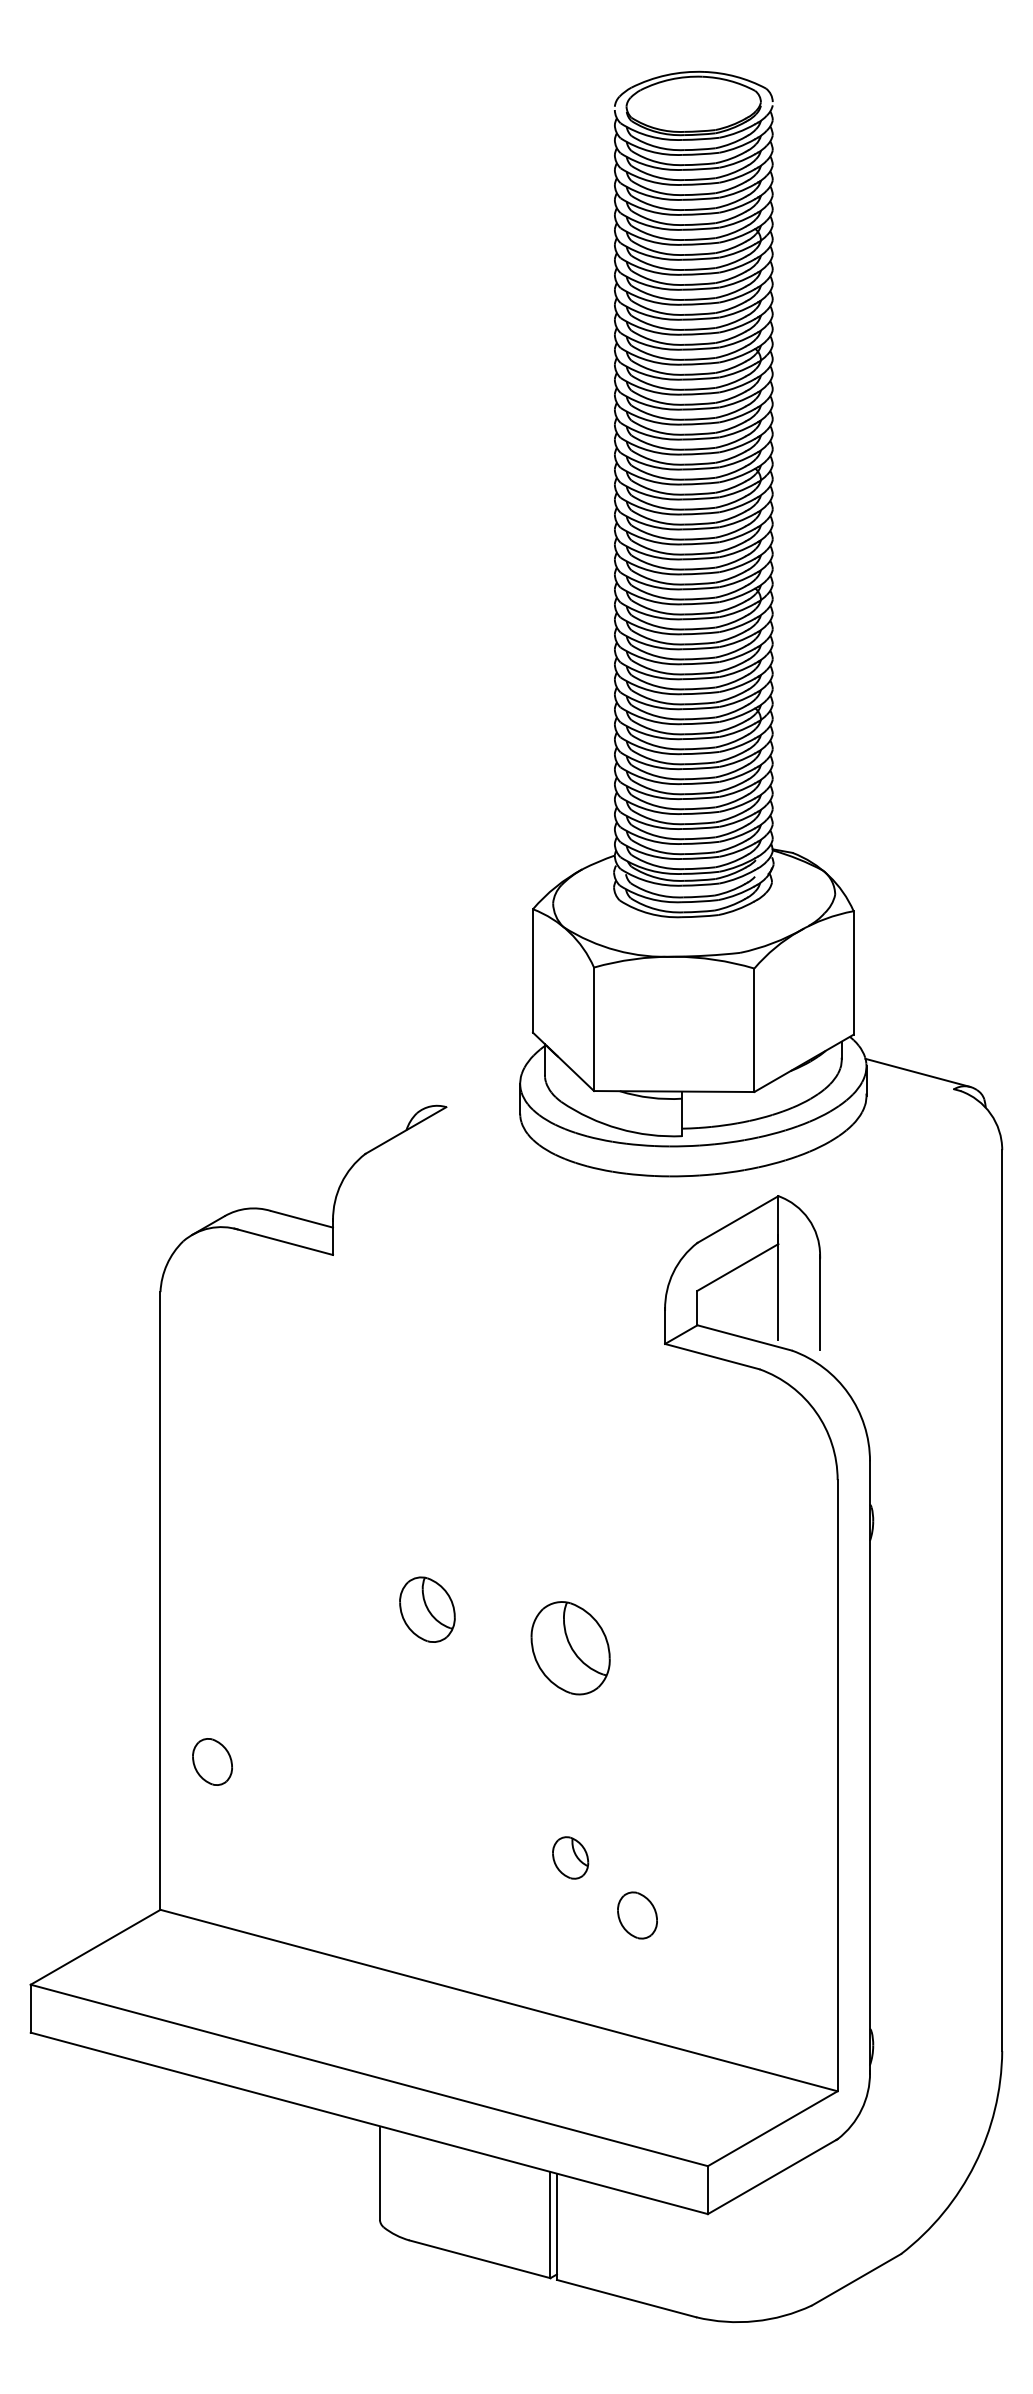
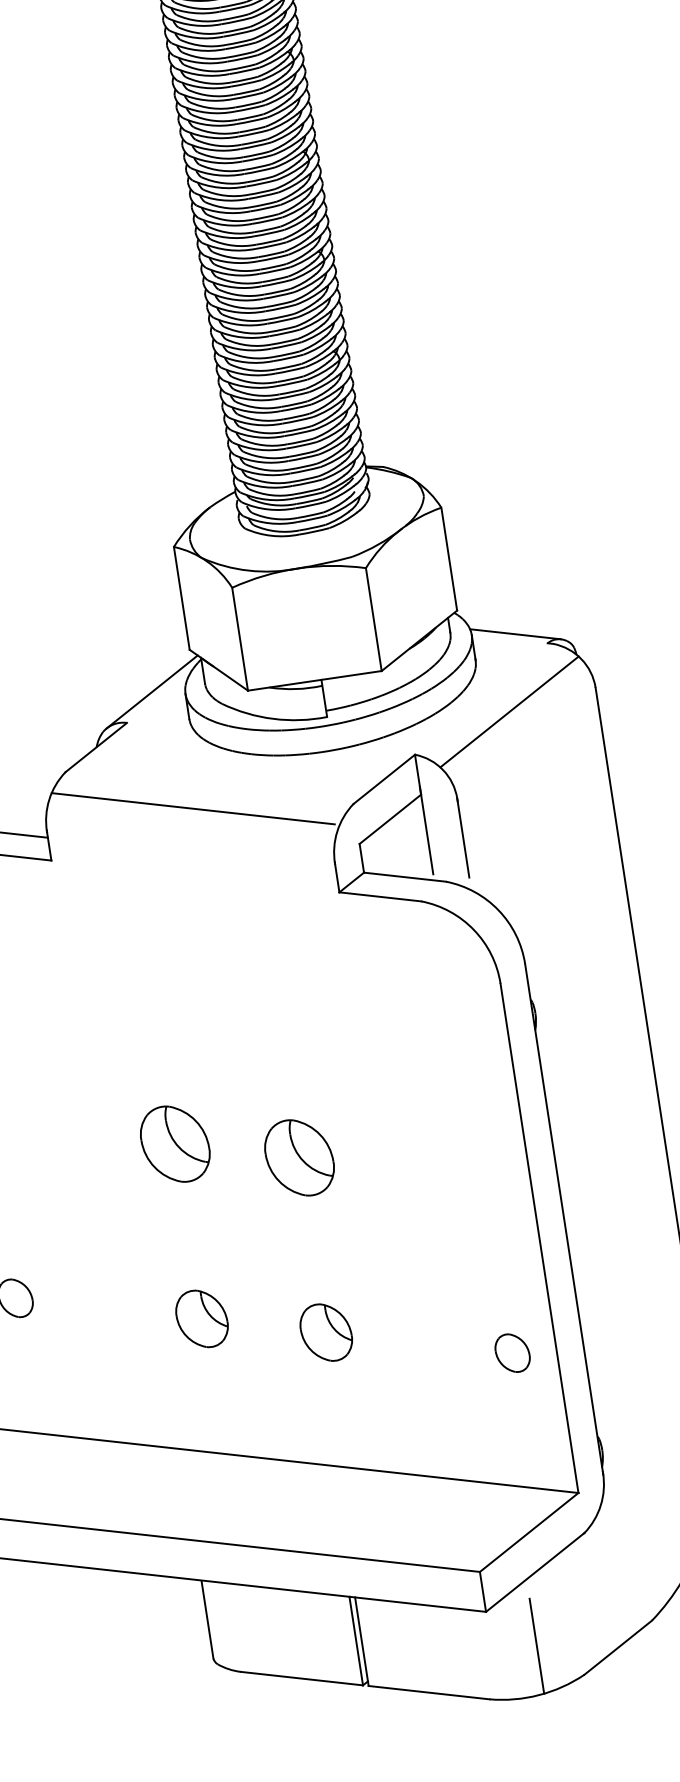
line: (481, 1074) -> (152, 691), added
line: (896, 1162) -> (509, 711), added
line: (508, 1219) -> (193, 808), added
part: (427, 1609) -> (175, 1143), size x1.43
part: (427, 1819) -> (202, 1318), added
part: (570, 1857) -> (326, 1332), size x1.67
part: (637, 1915) -> (512, 1353), moved
line: (761, 2263) -> (536, 1646), added

